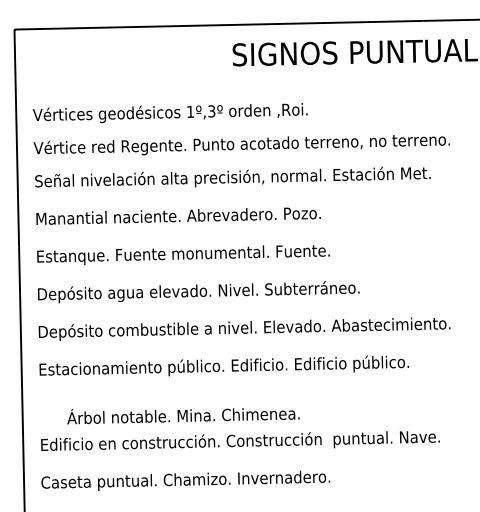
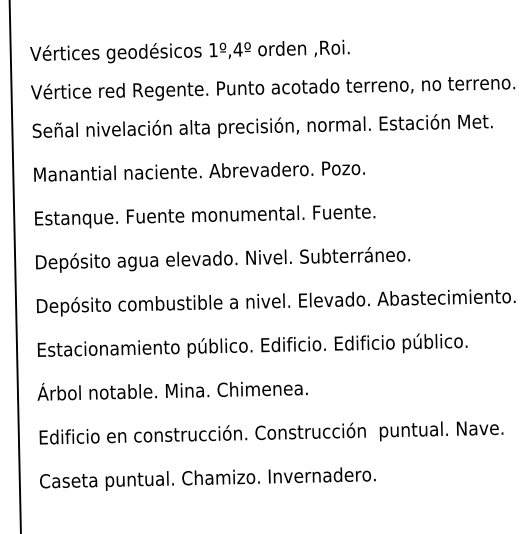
text: (211, 111) -> (237, 49), 1º,3º -> 1º,4º
text: (183, 416) -> (172, 391), moved

